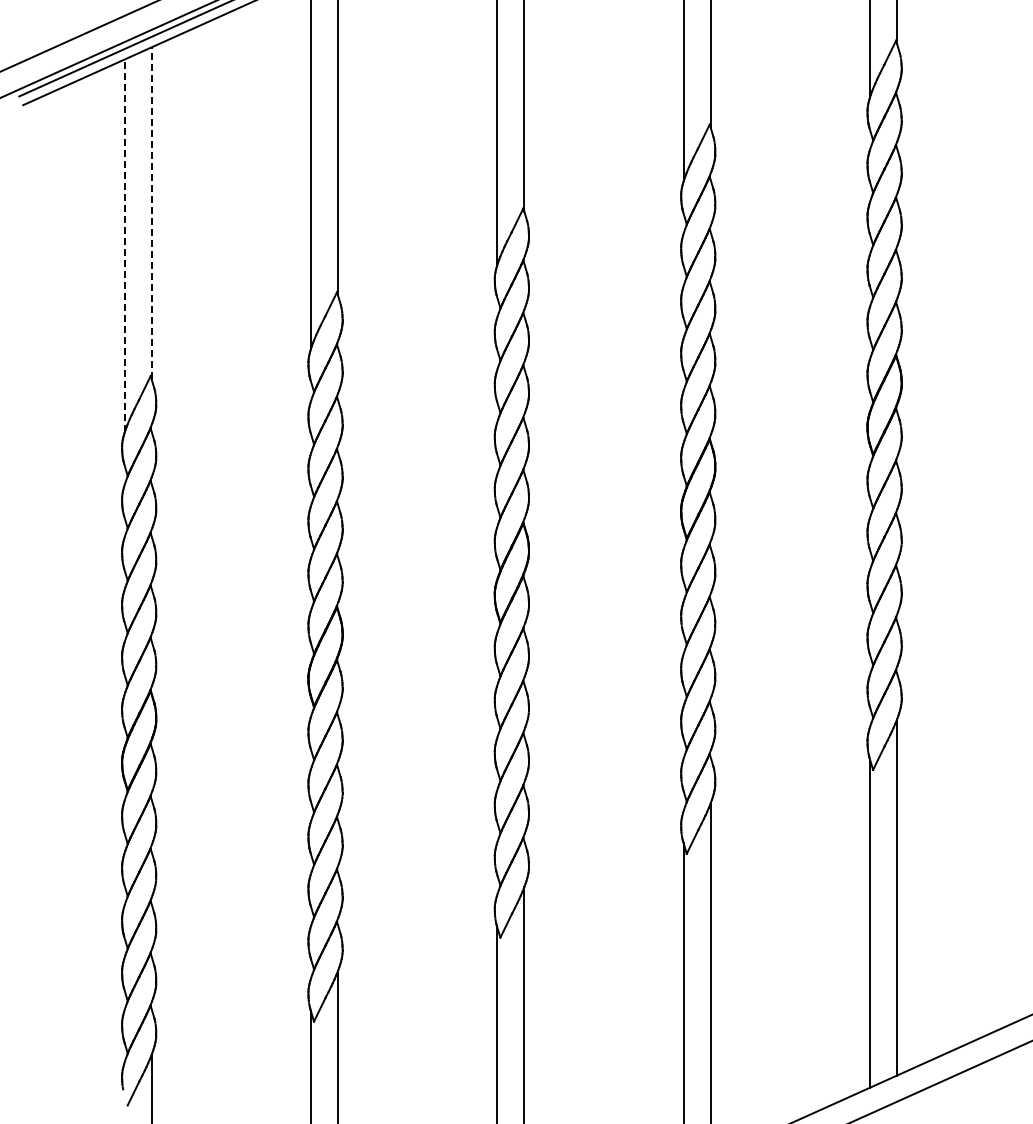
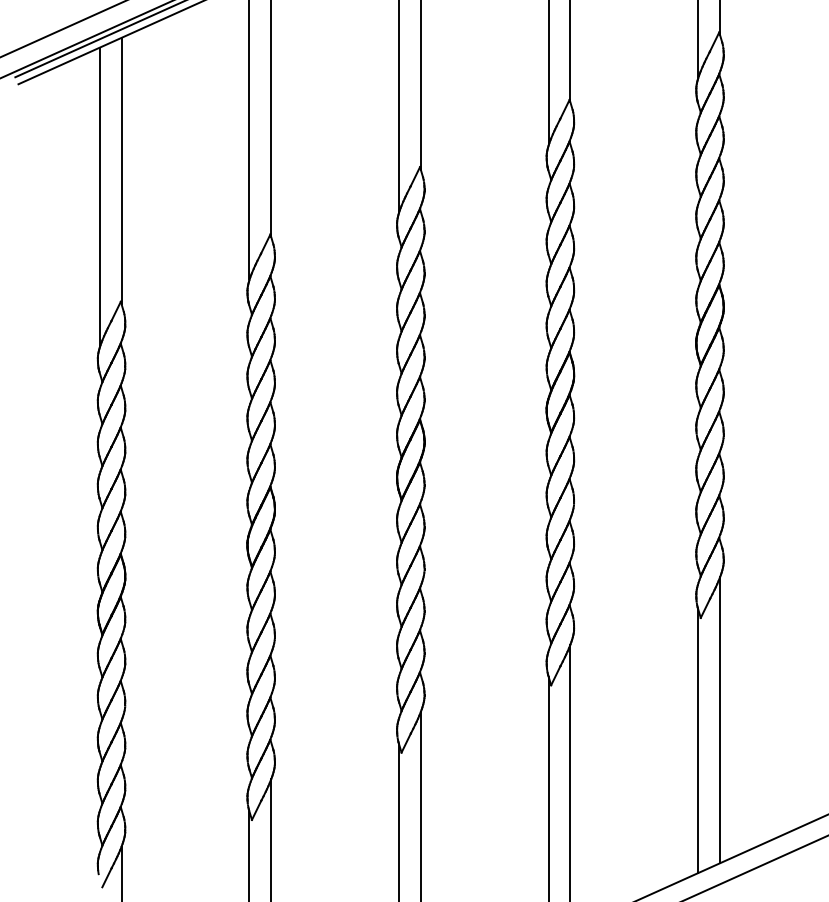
line: (151, 213) -> (121, 171), dashed -> solid
line: (124, 245) -> (99, 196), dashed -> solid

